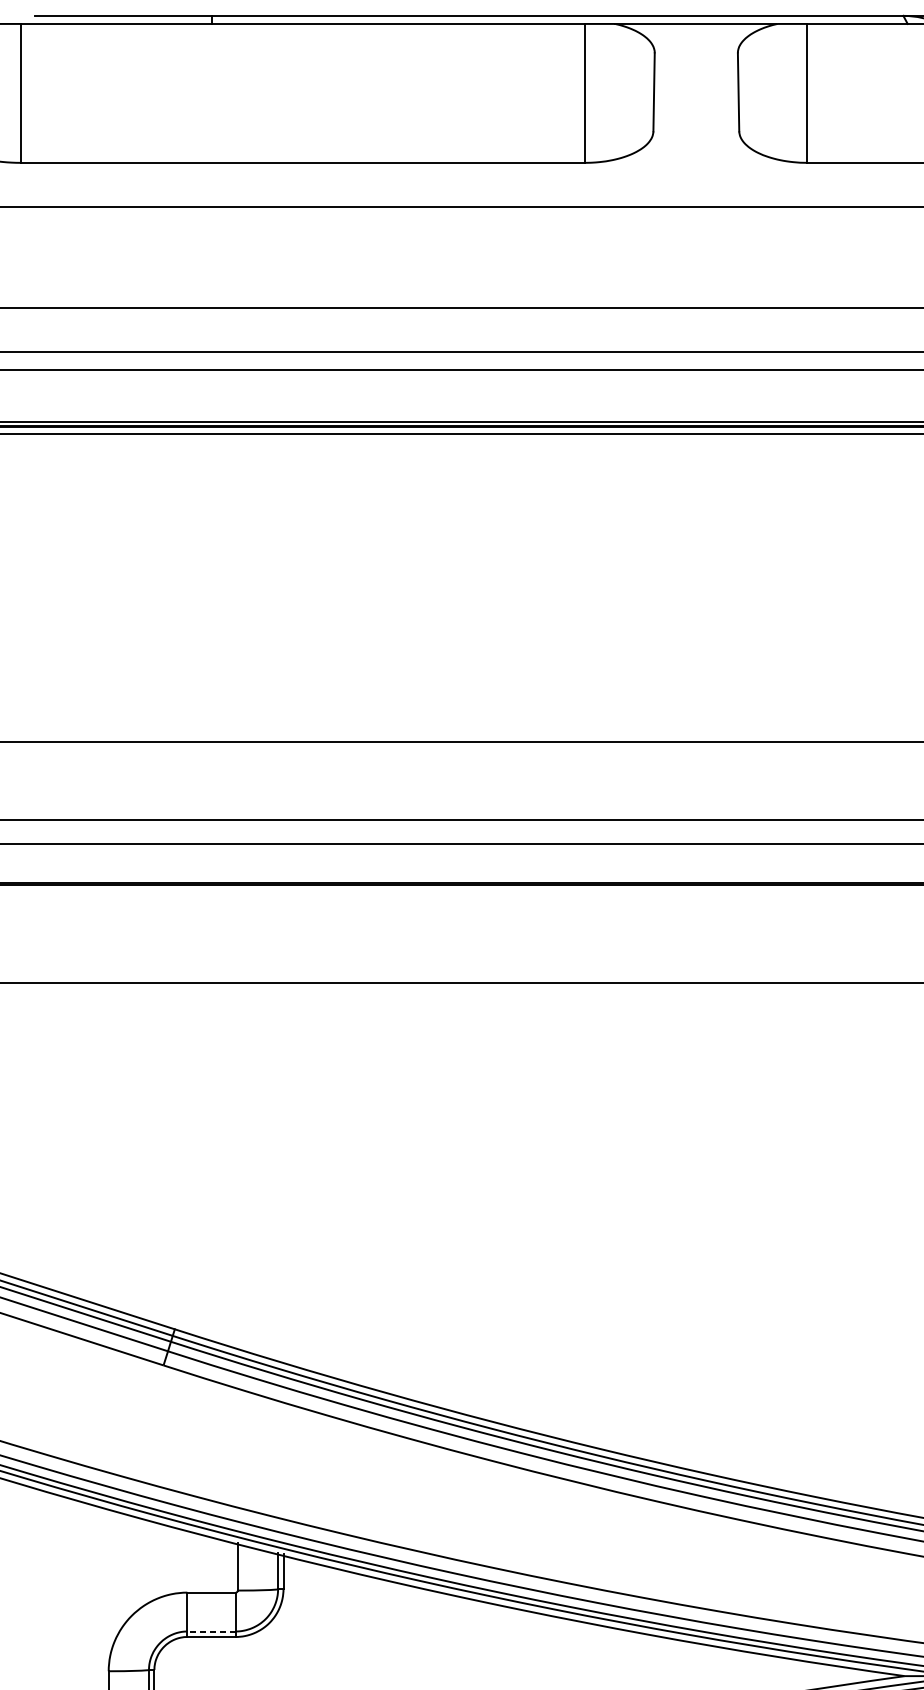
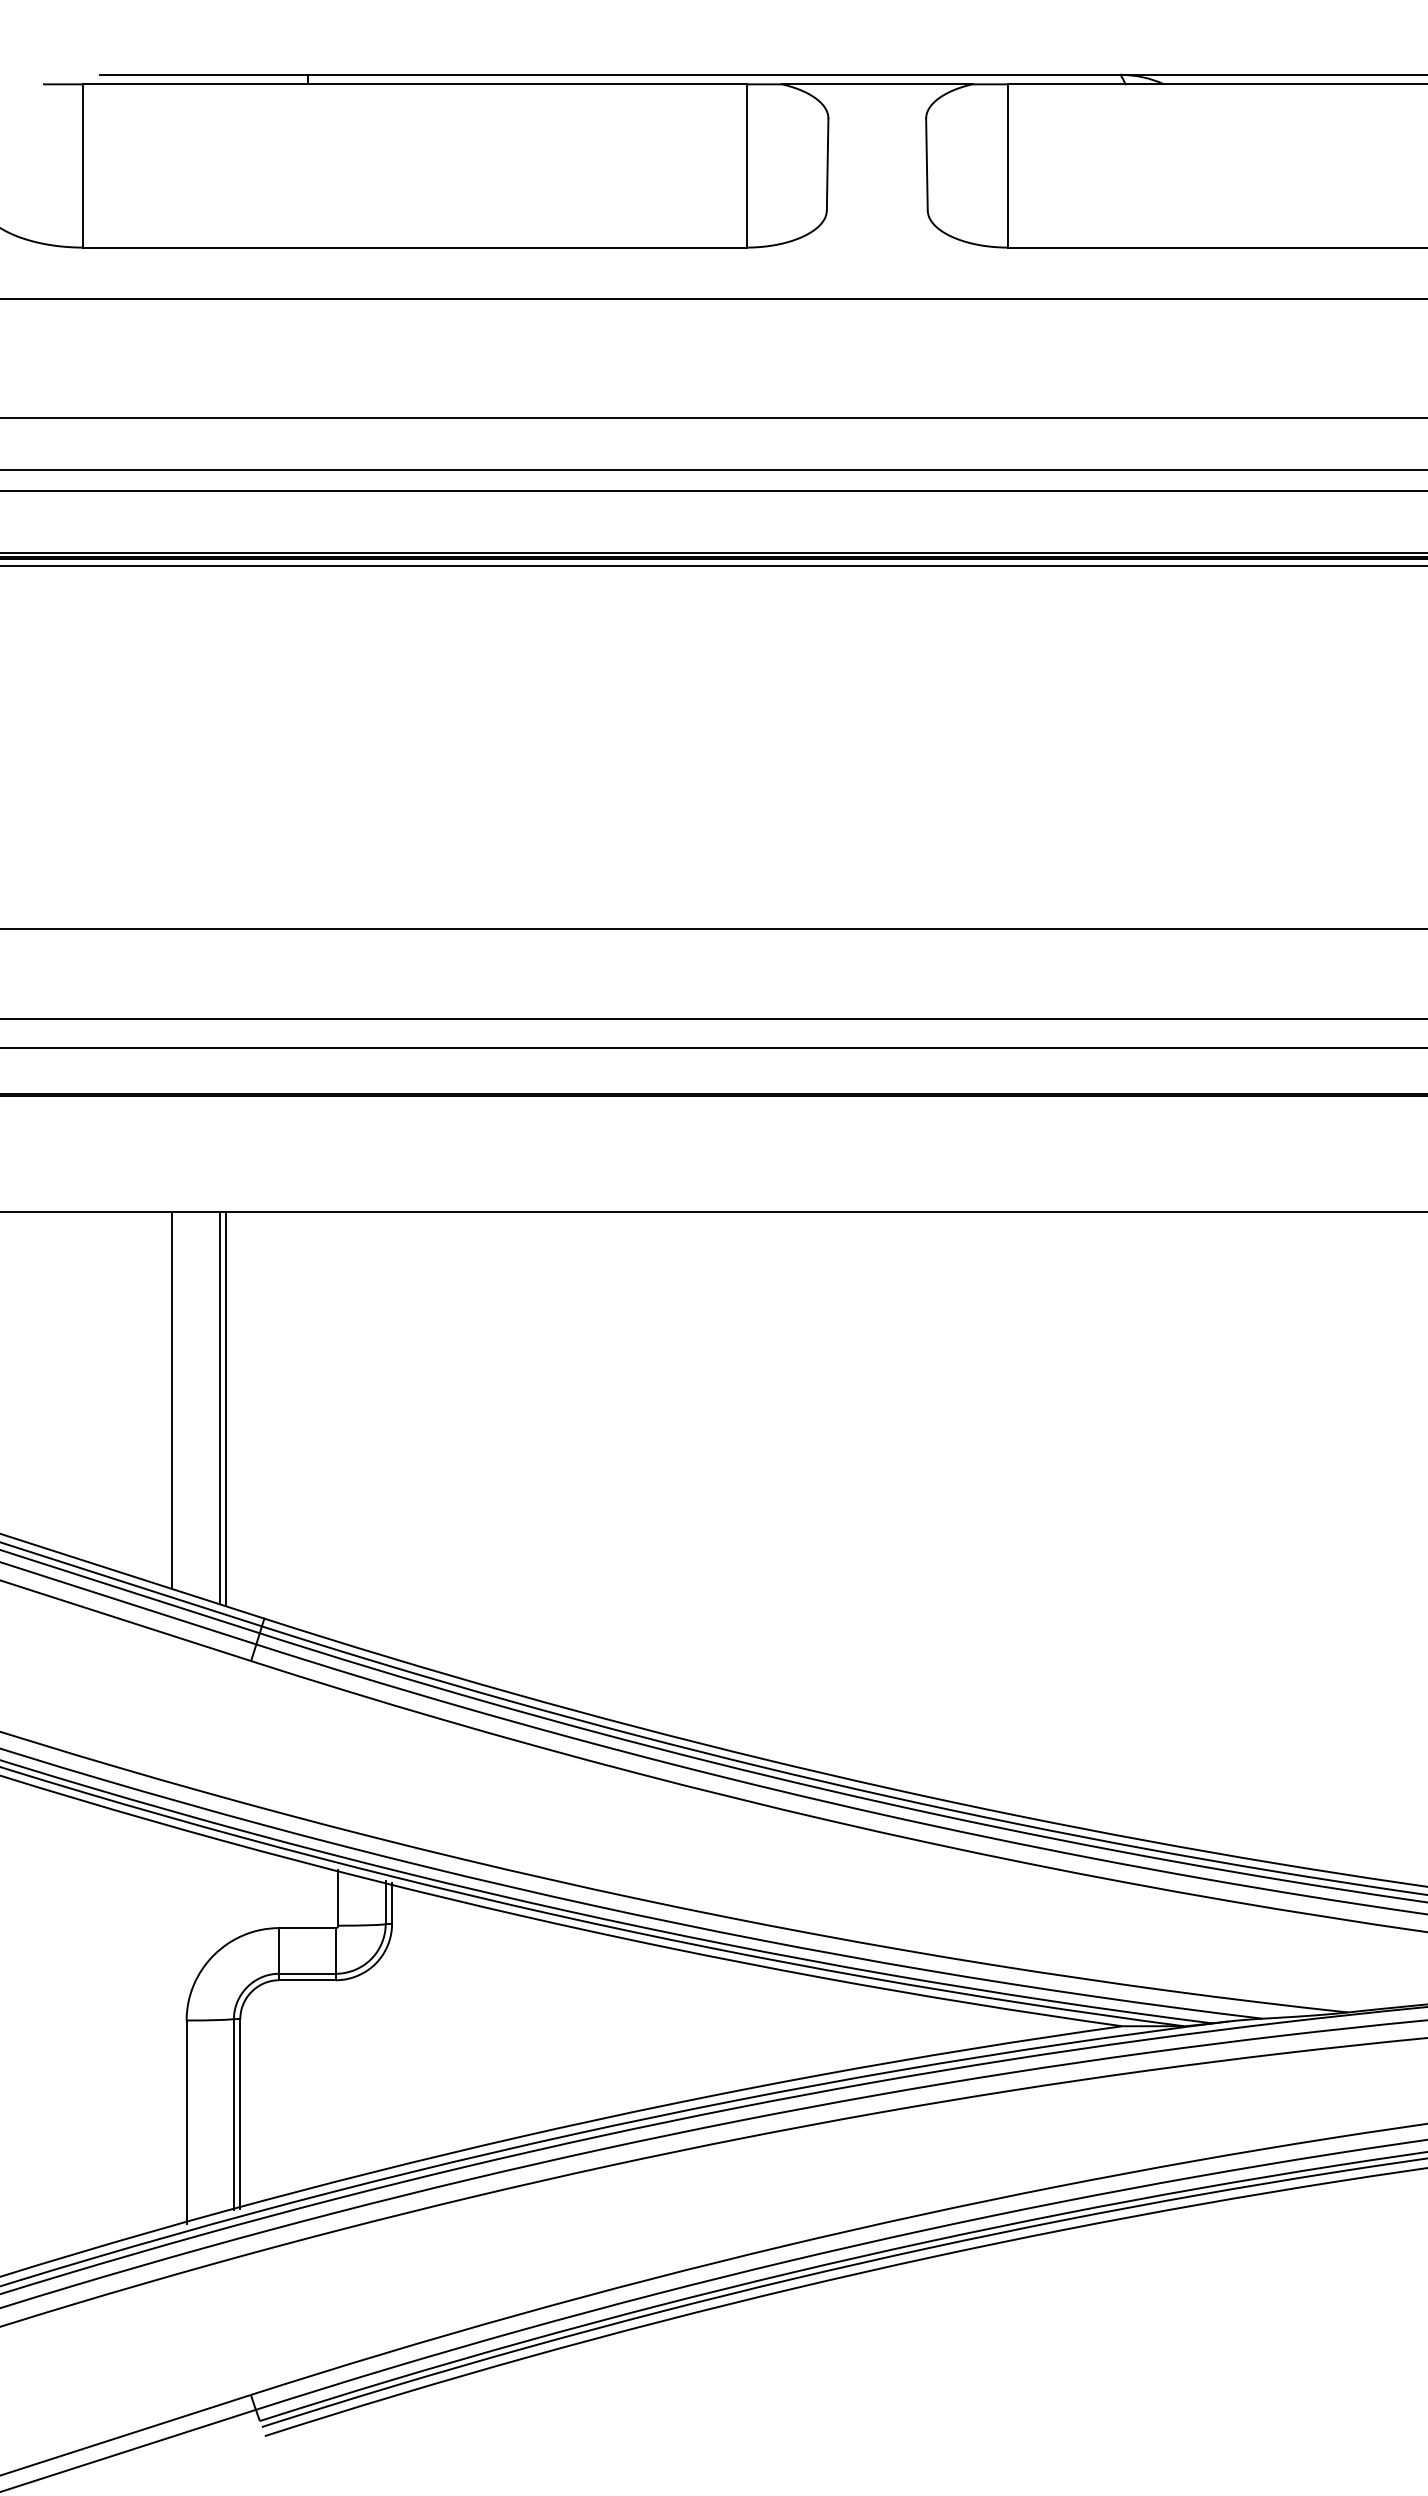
line: (96, 1143) -> (172, 1400), added
line: (136, 1149) -> (219, 1407), added
line: (142, 1150) -> (226, 1408), added
line: (211, 1631) -> (307, 1973), dashed -> solid

